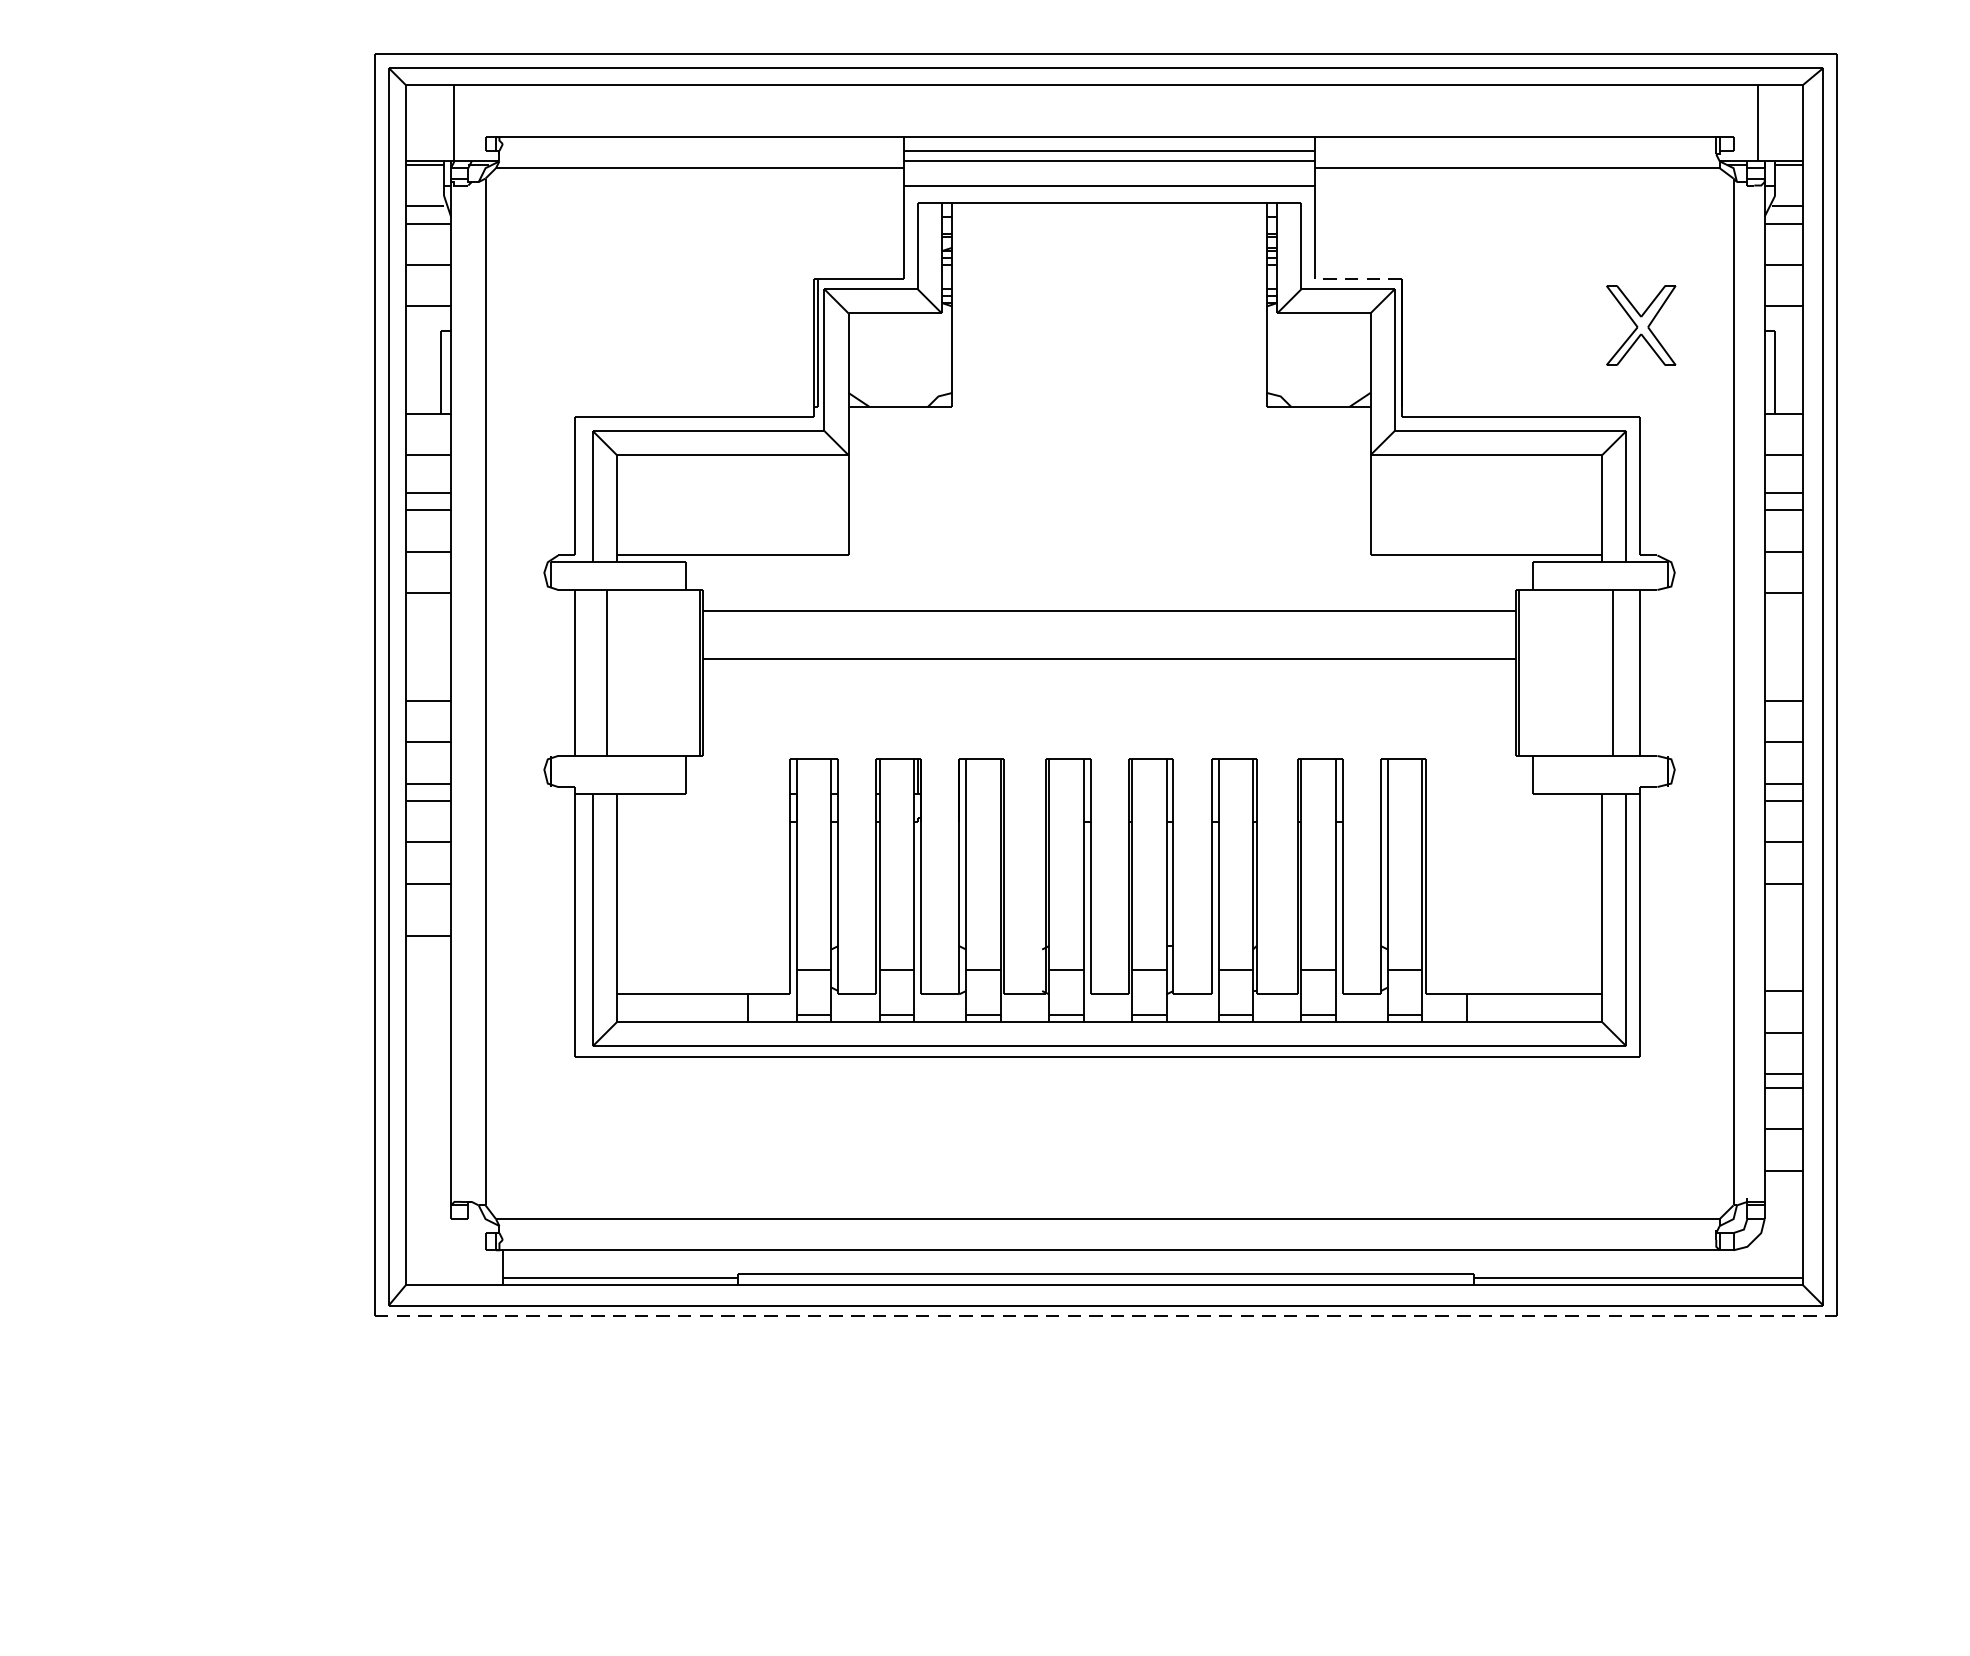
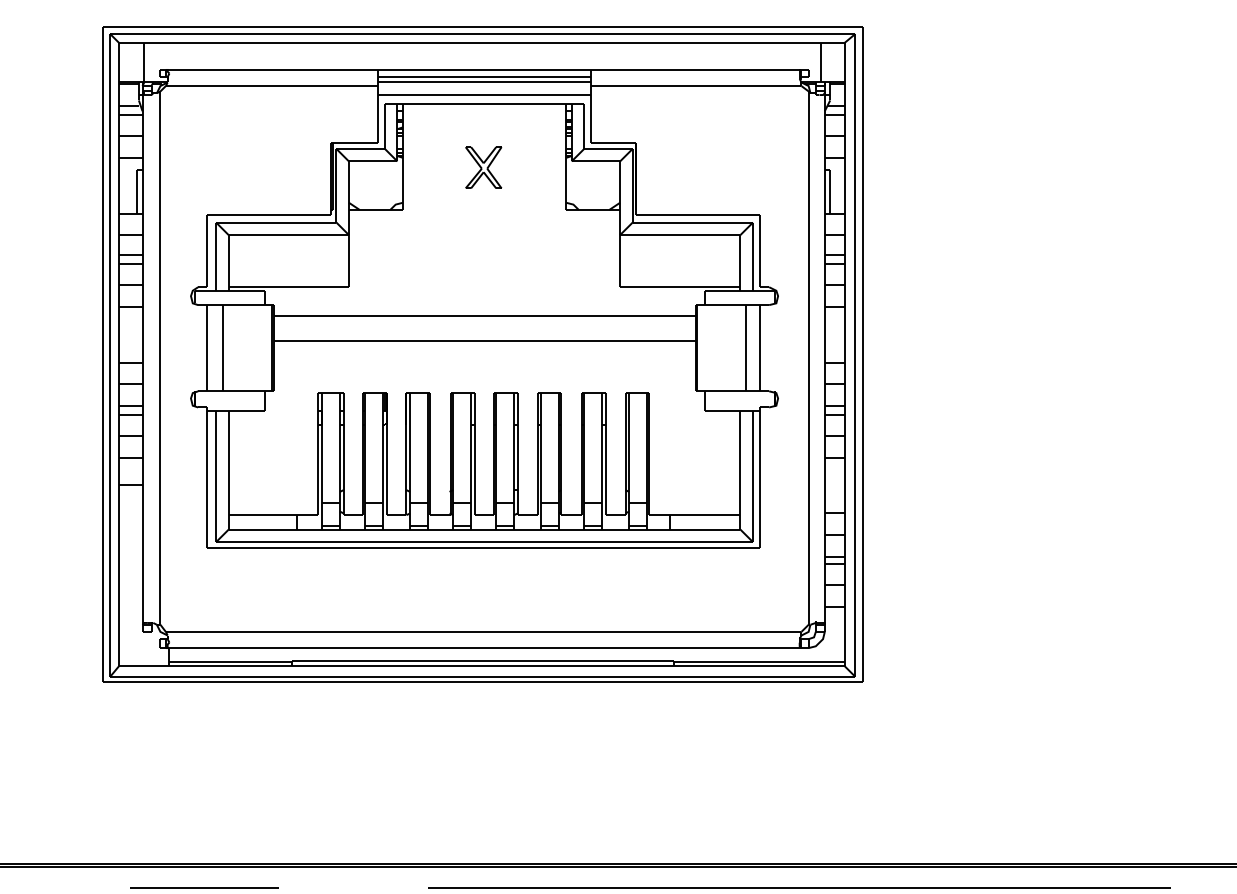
line: (1357, 278) -> (613, 143), dashed -> solid
part: (1640, 324) -> (483, 167), moved
line: (1105, 1316) -> (482, 682), dashed -> solid

